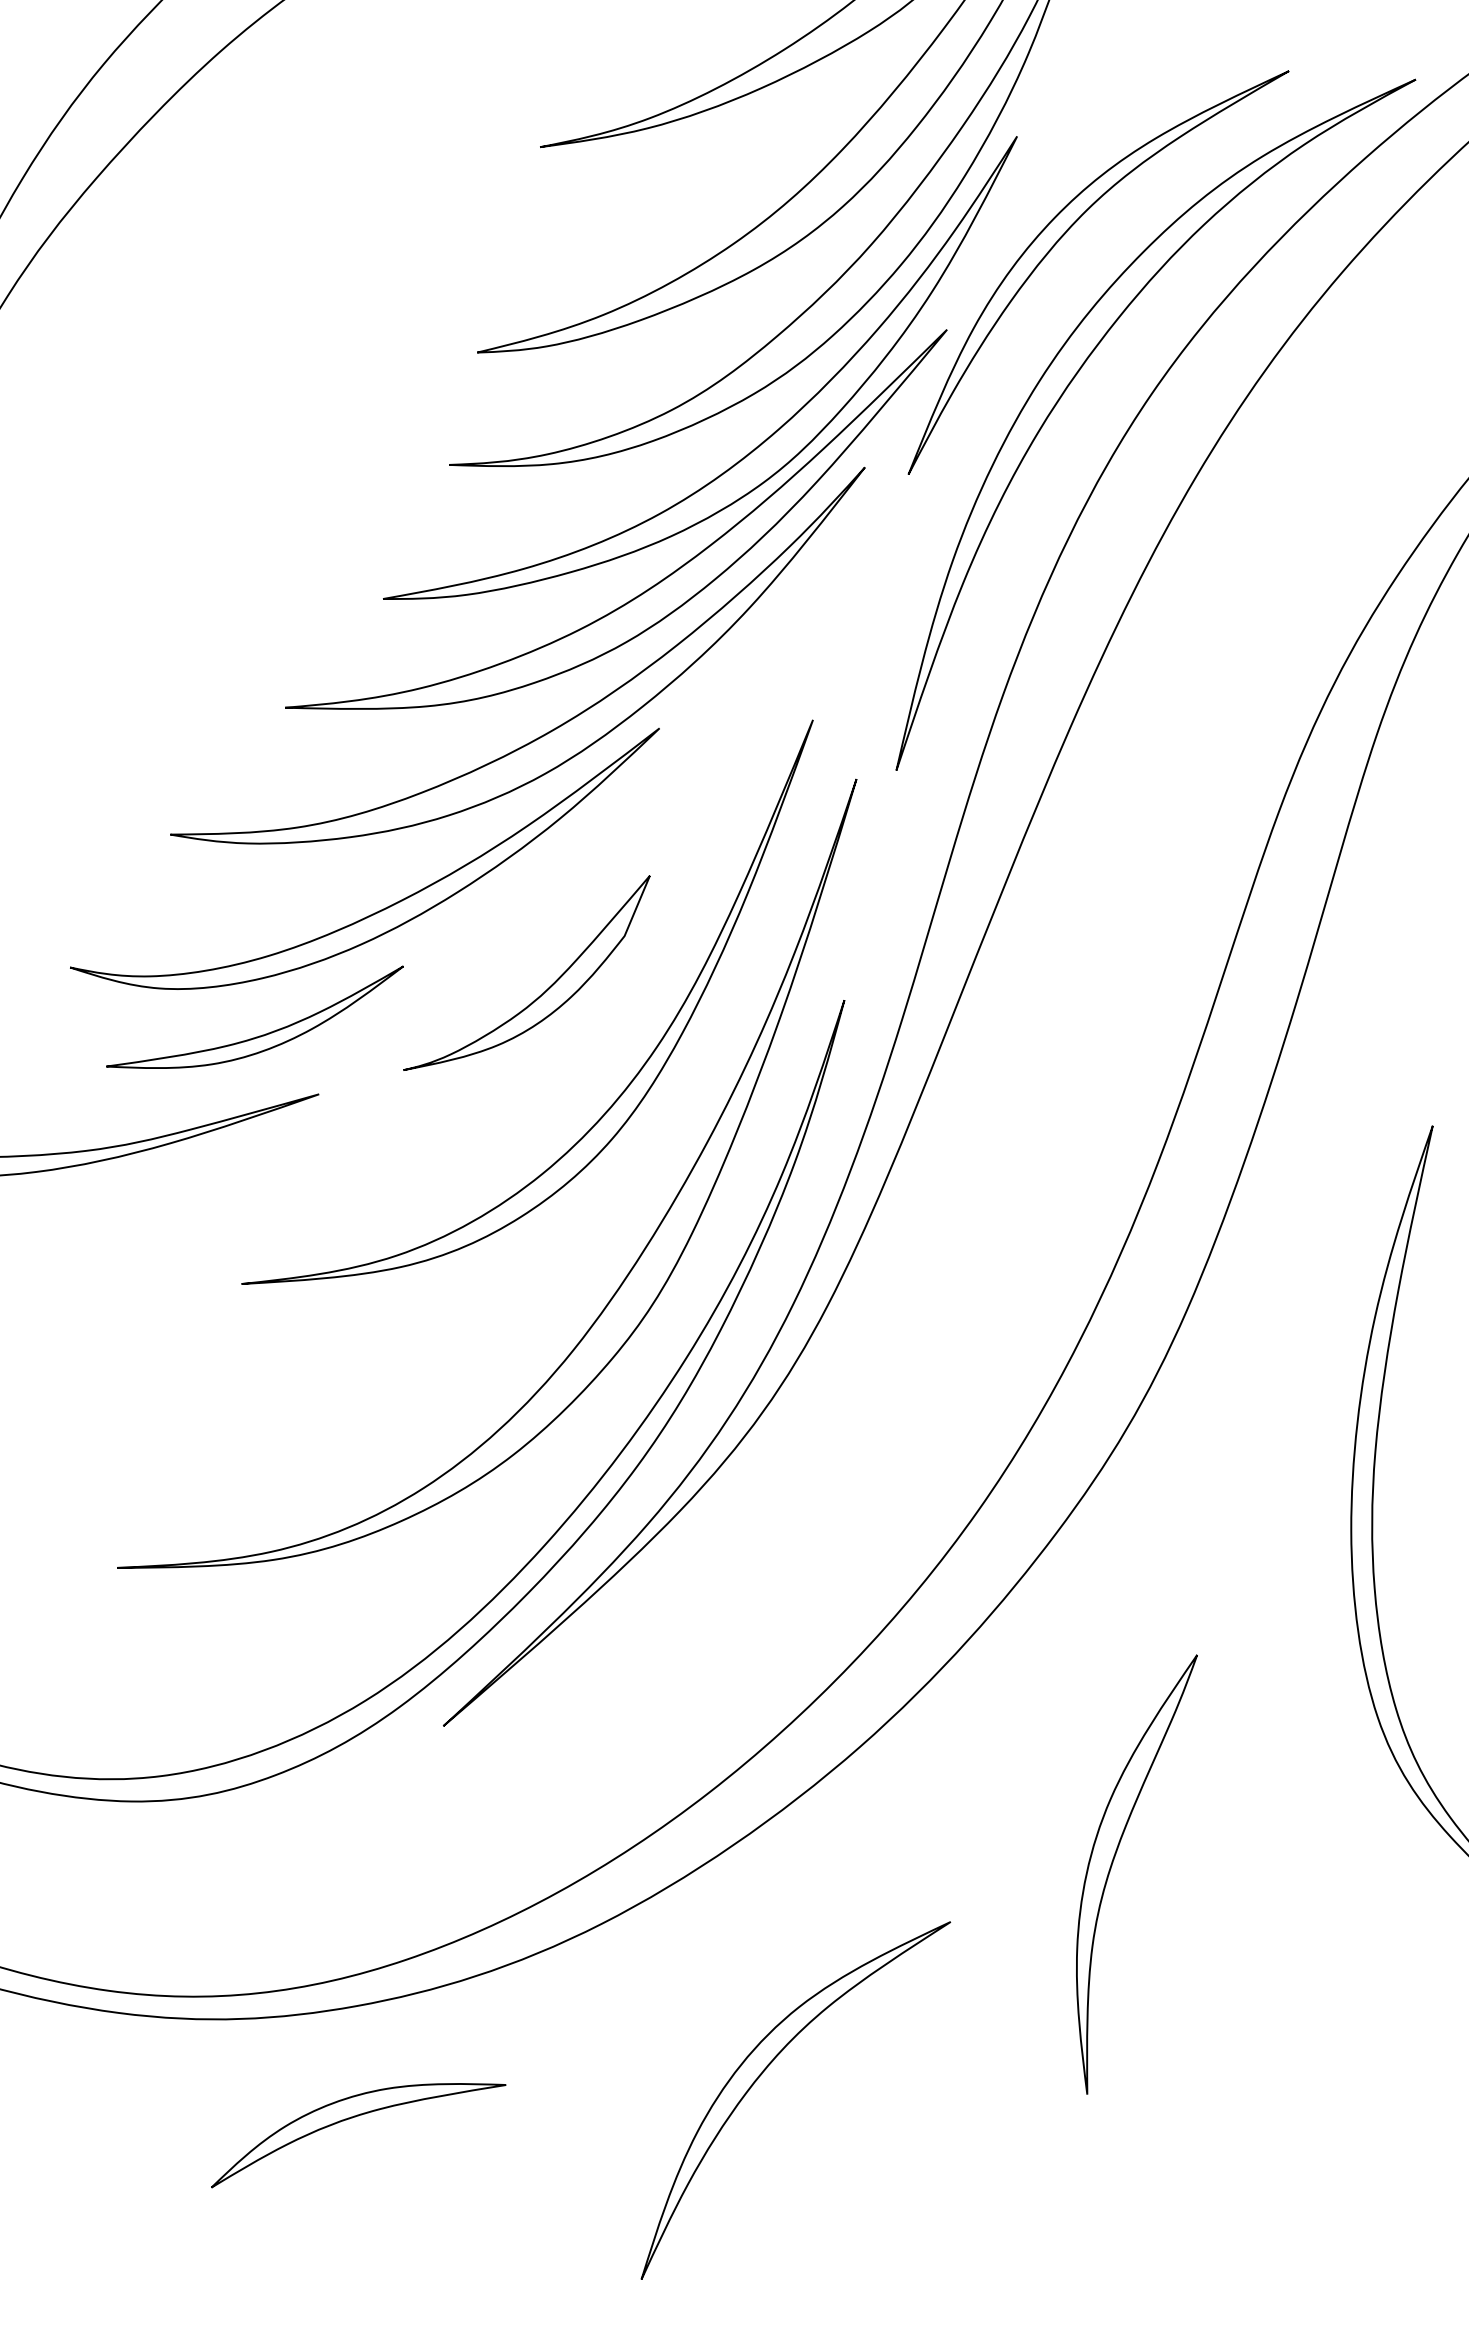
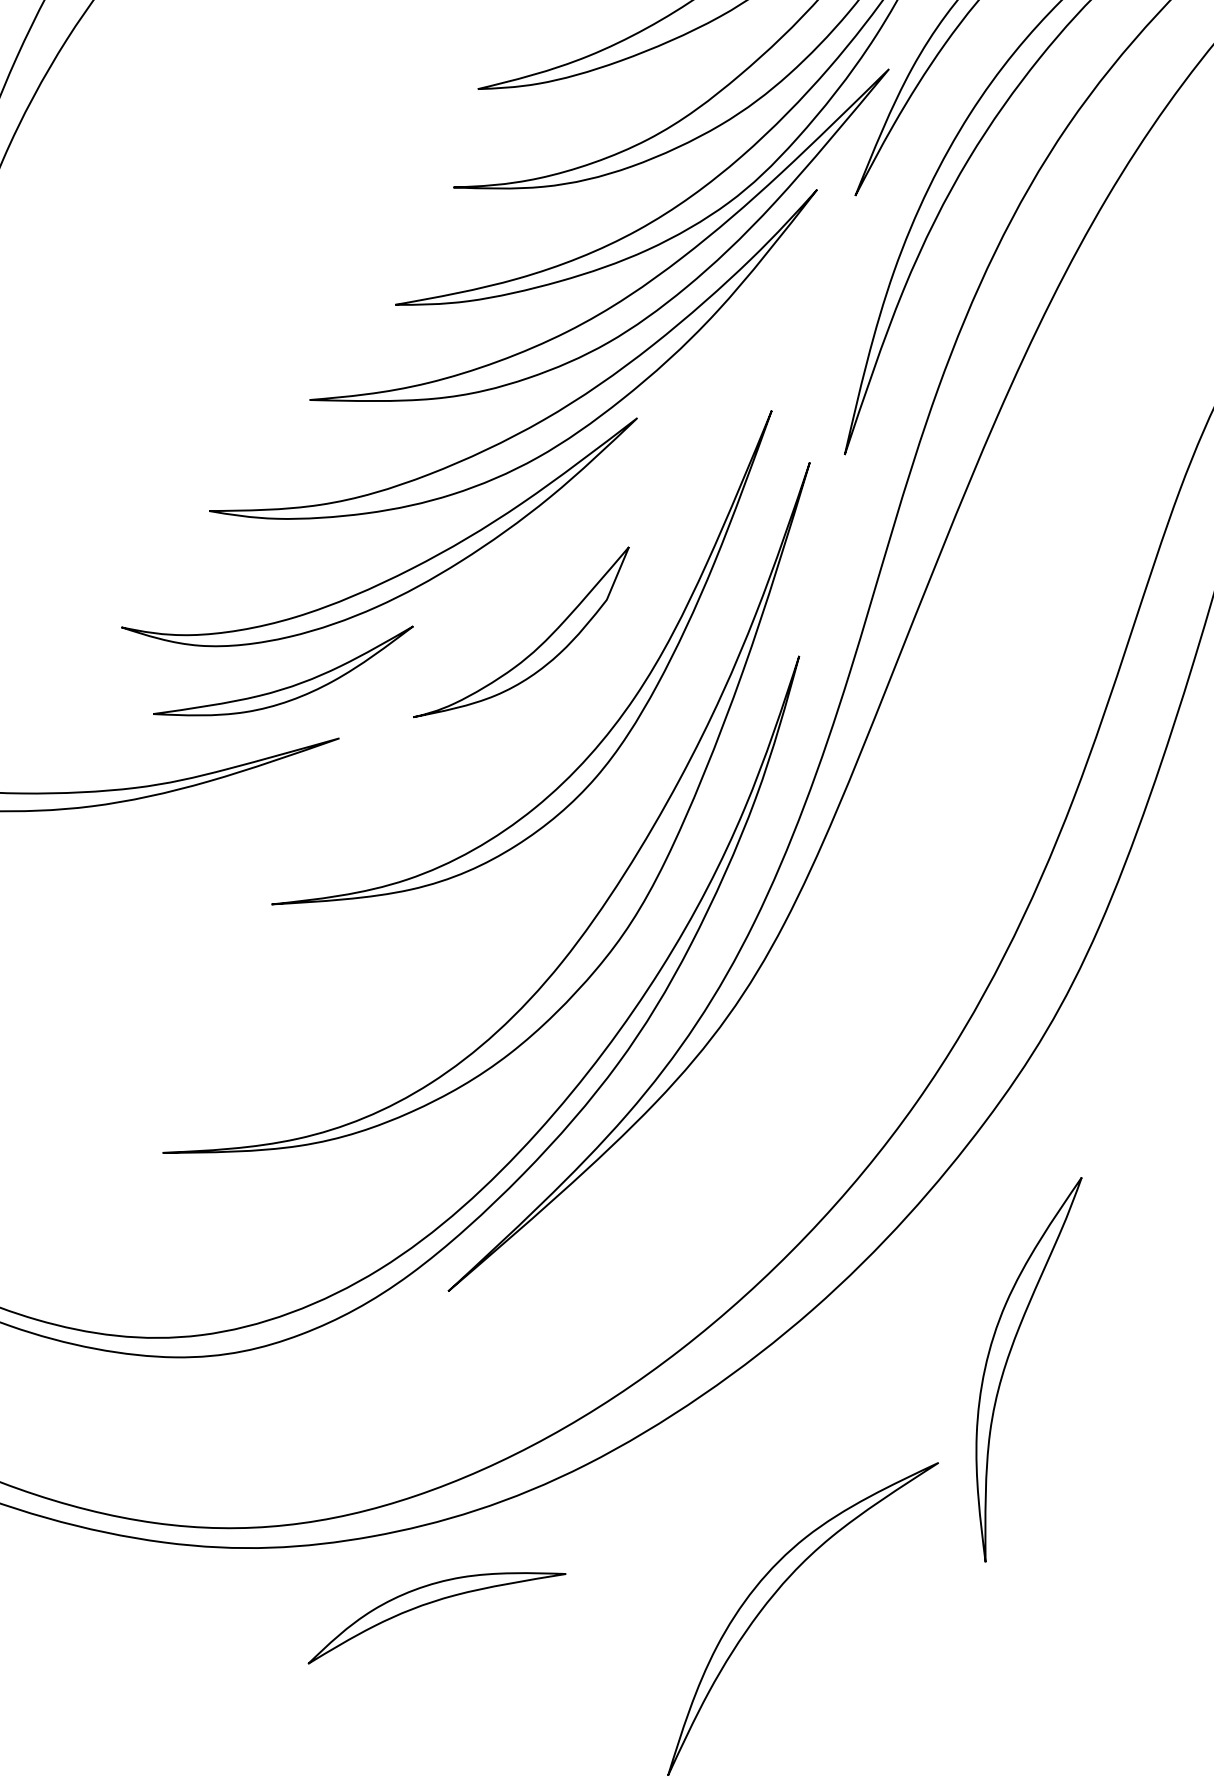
part: (1111, 1869) -> (1006, 1365), moved
part: (762, 2074) -> (773, 1596), moved
part: (352, 2118) -> (431, 1603), moved

